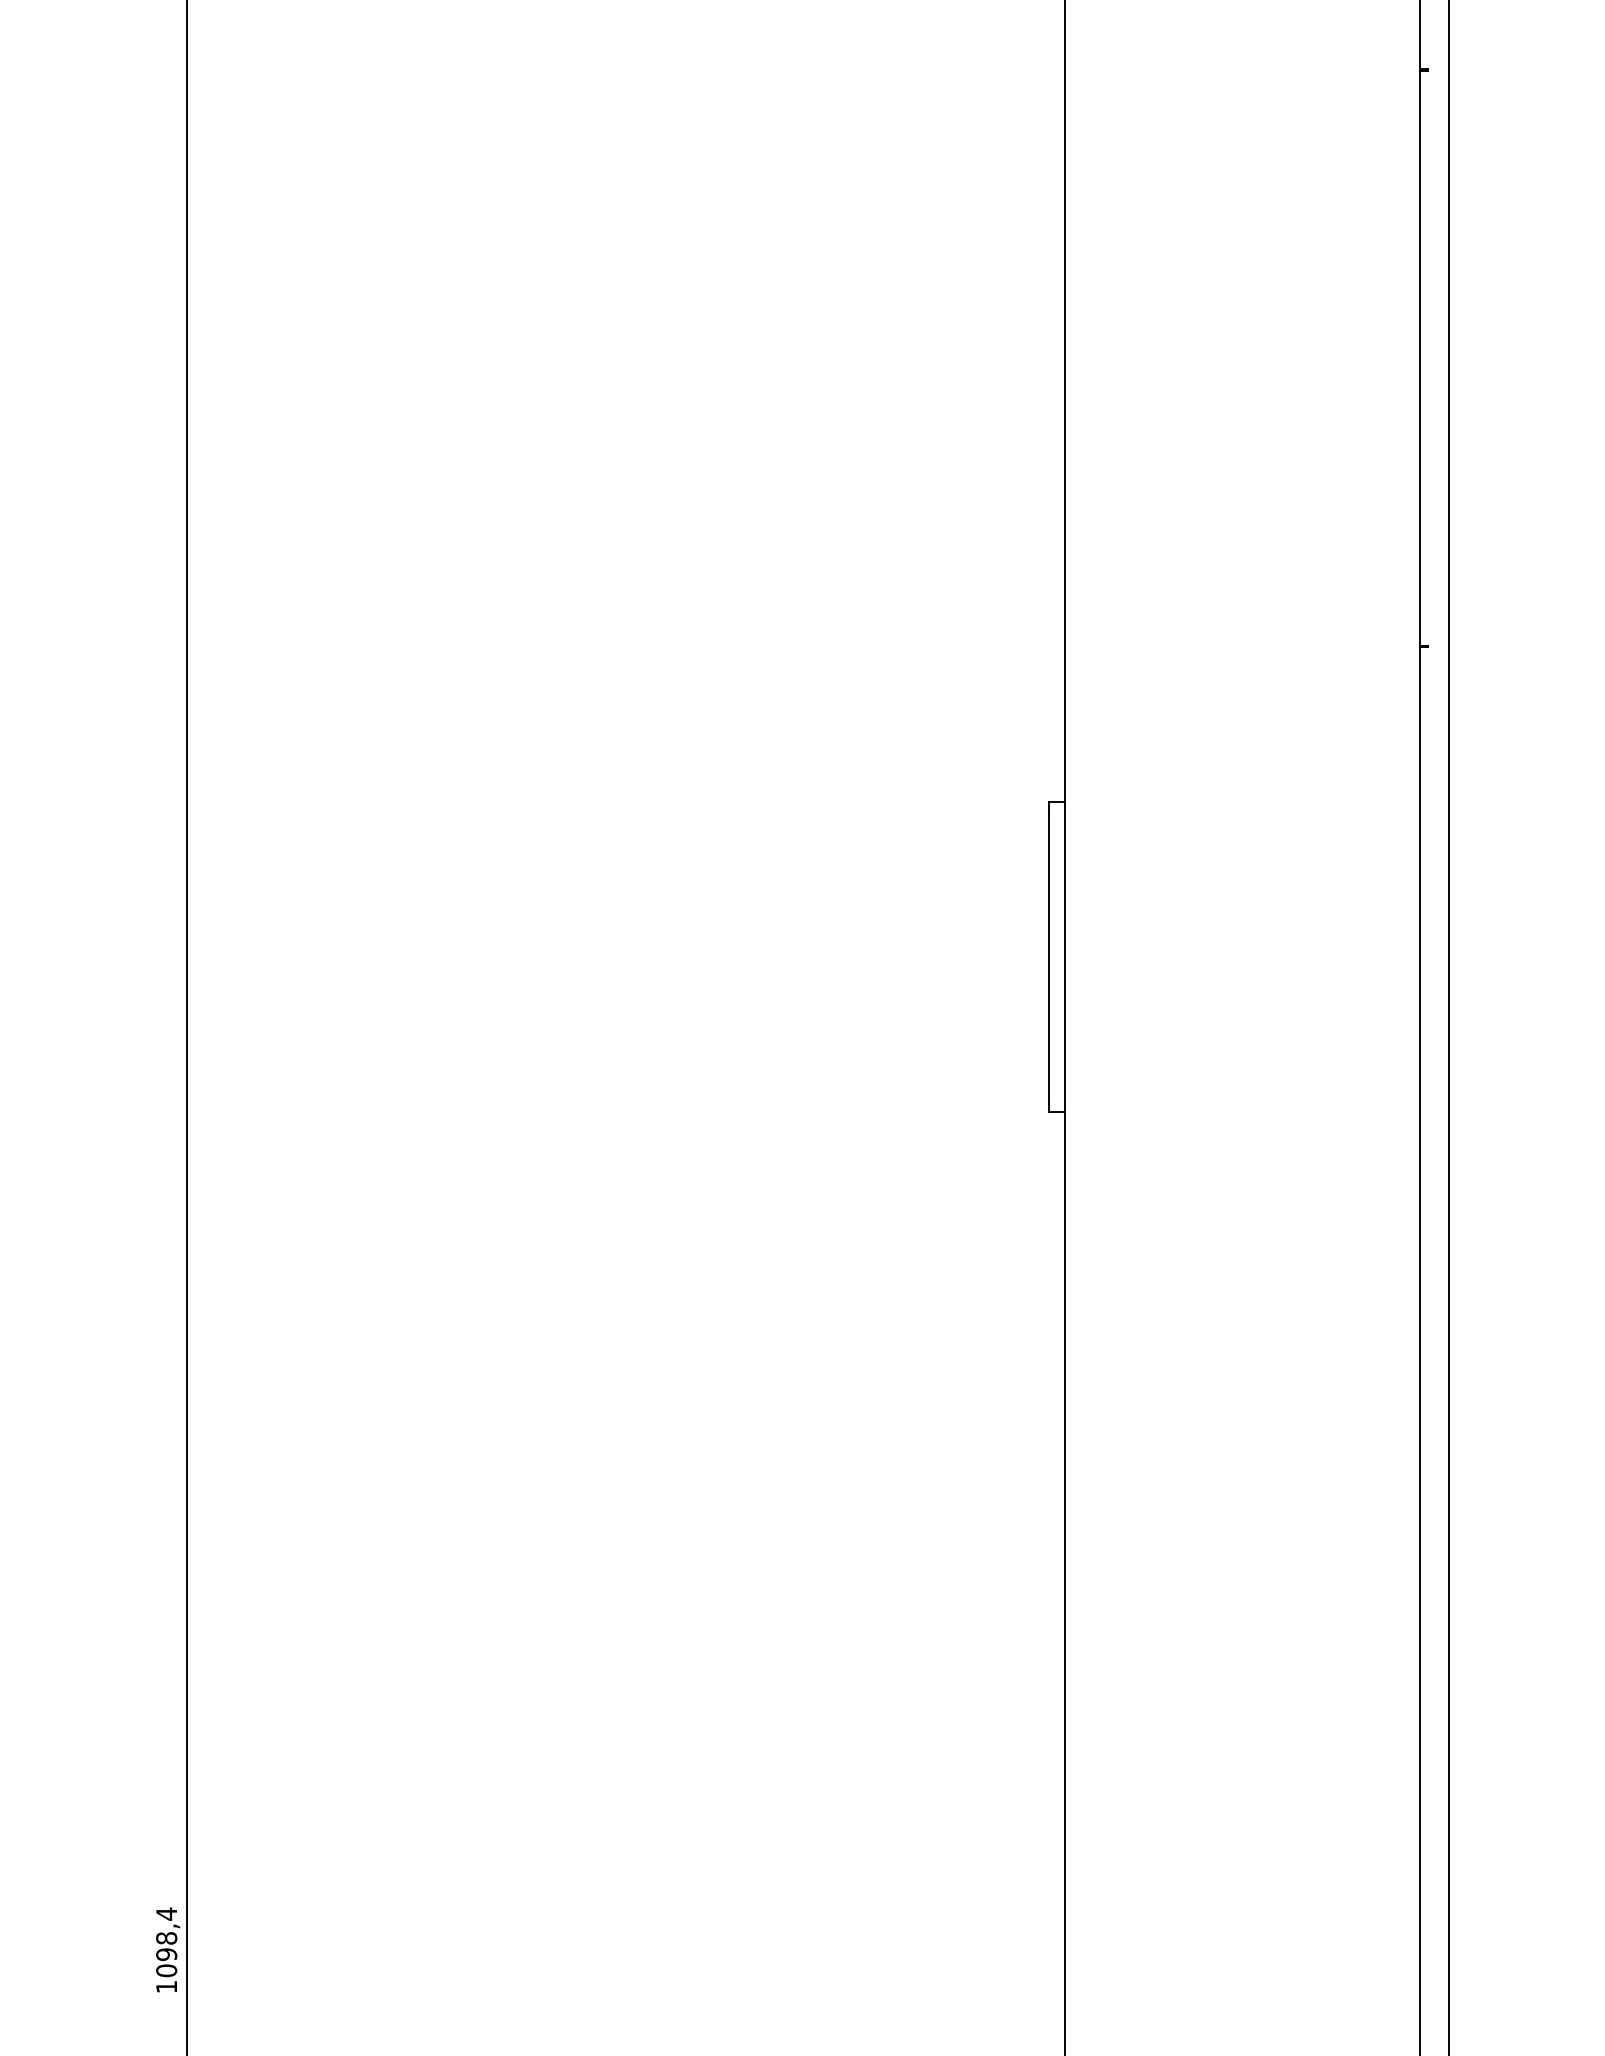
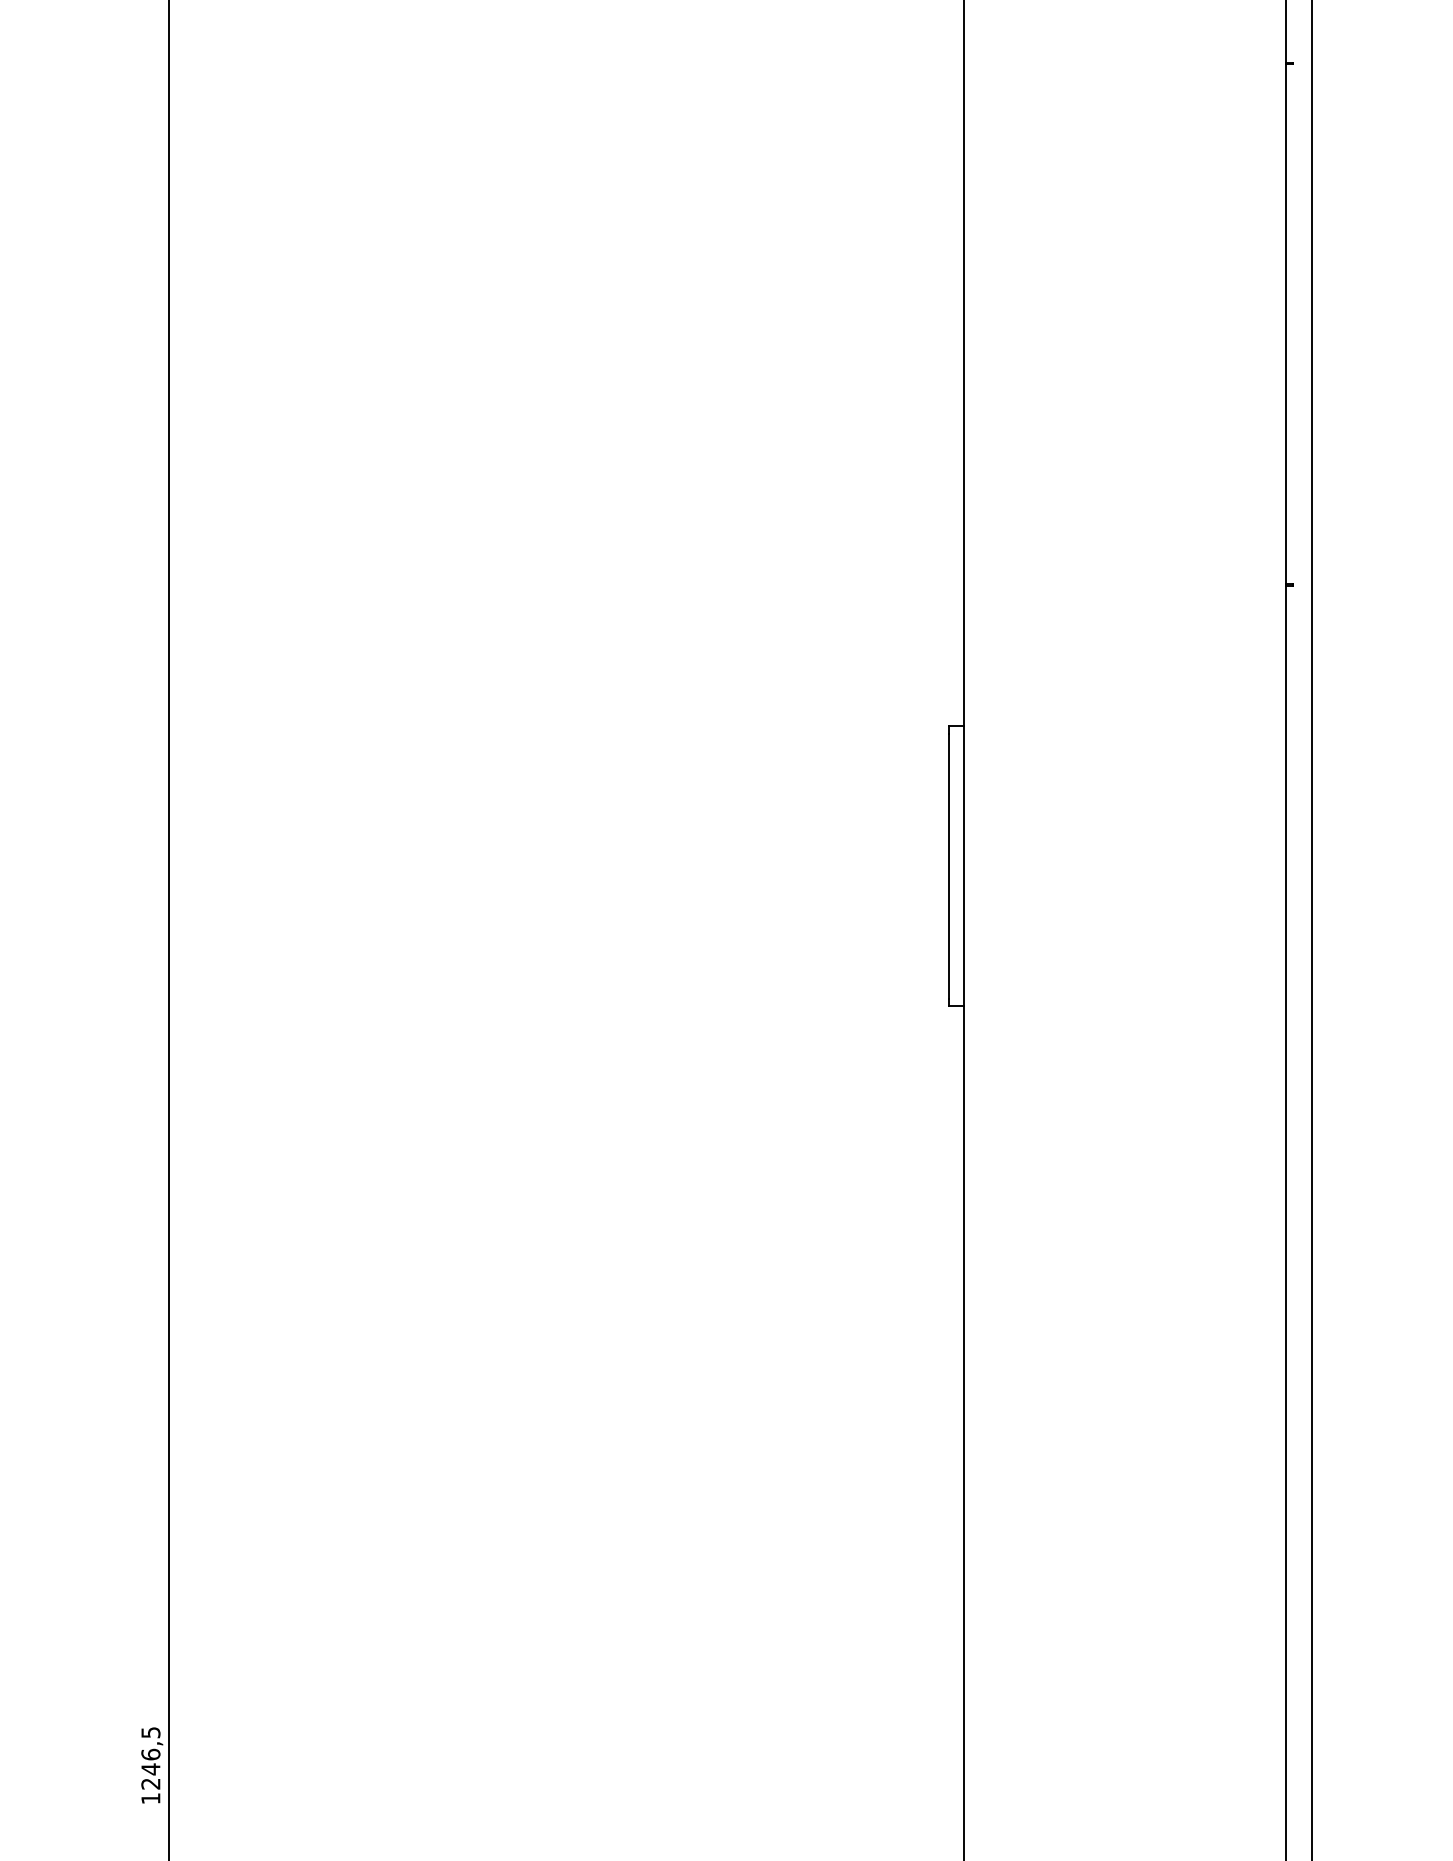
text: (166, 1942) -> (150, 1758), 1098,4 -> 1246,5

